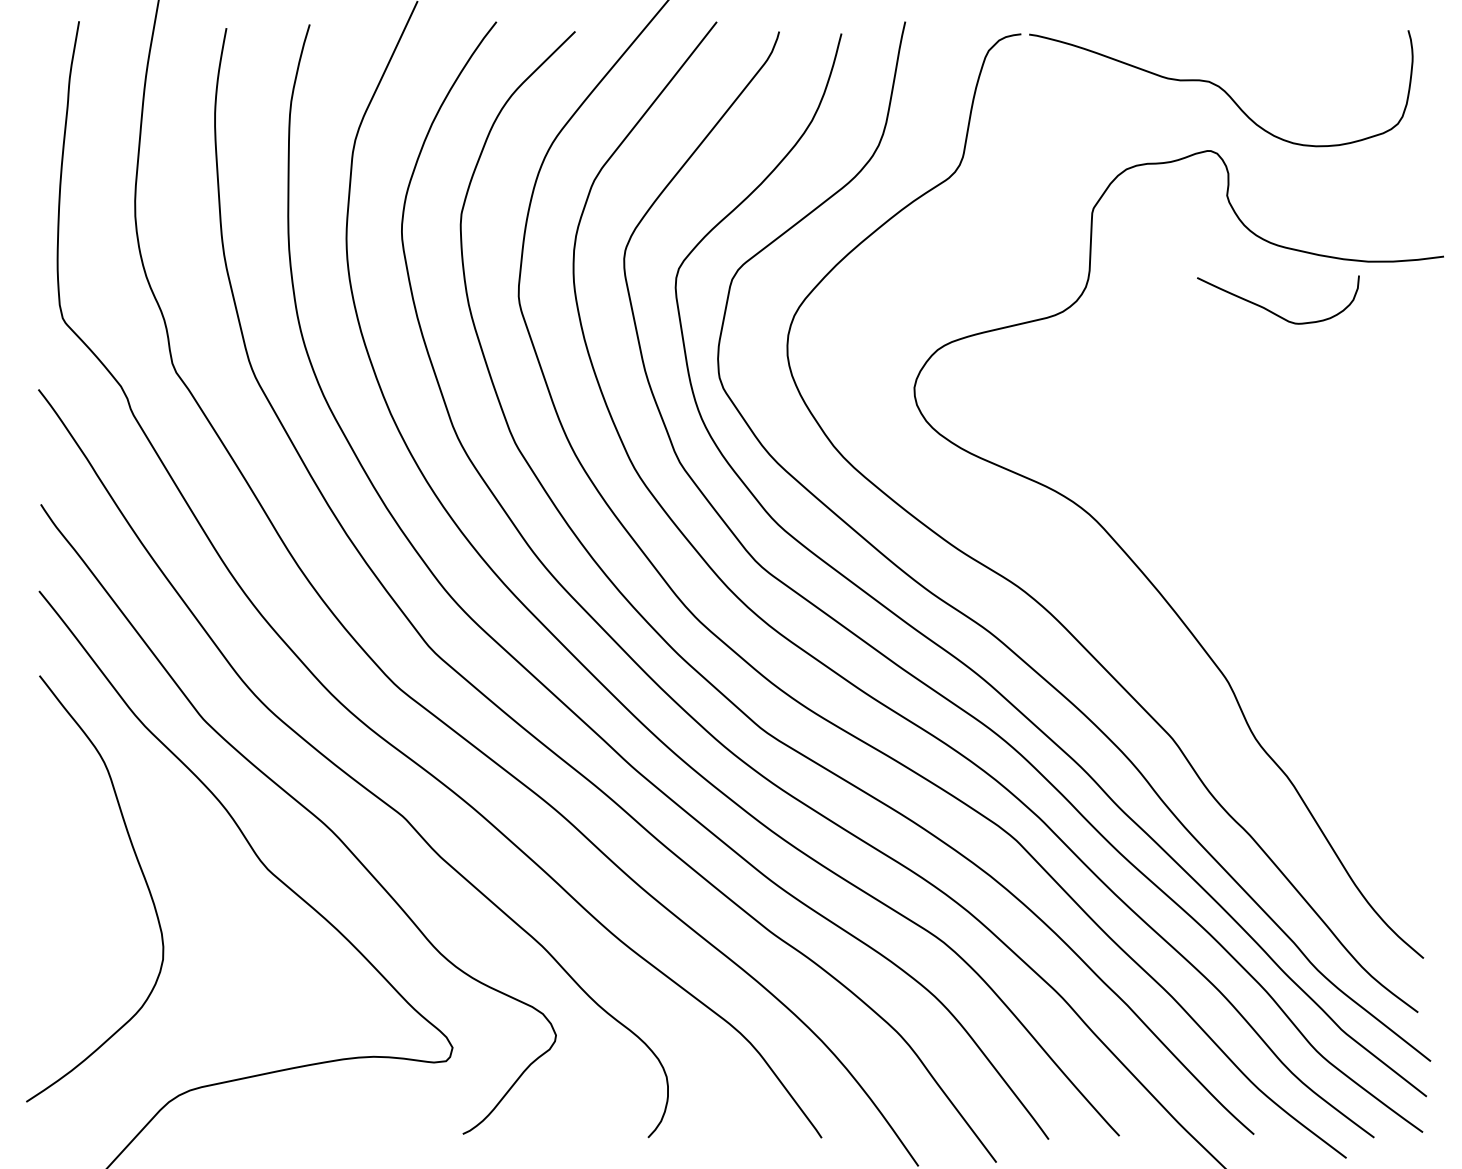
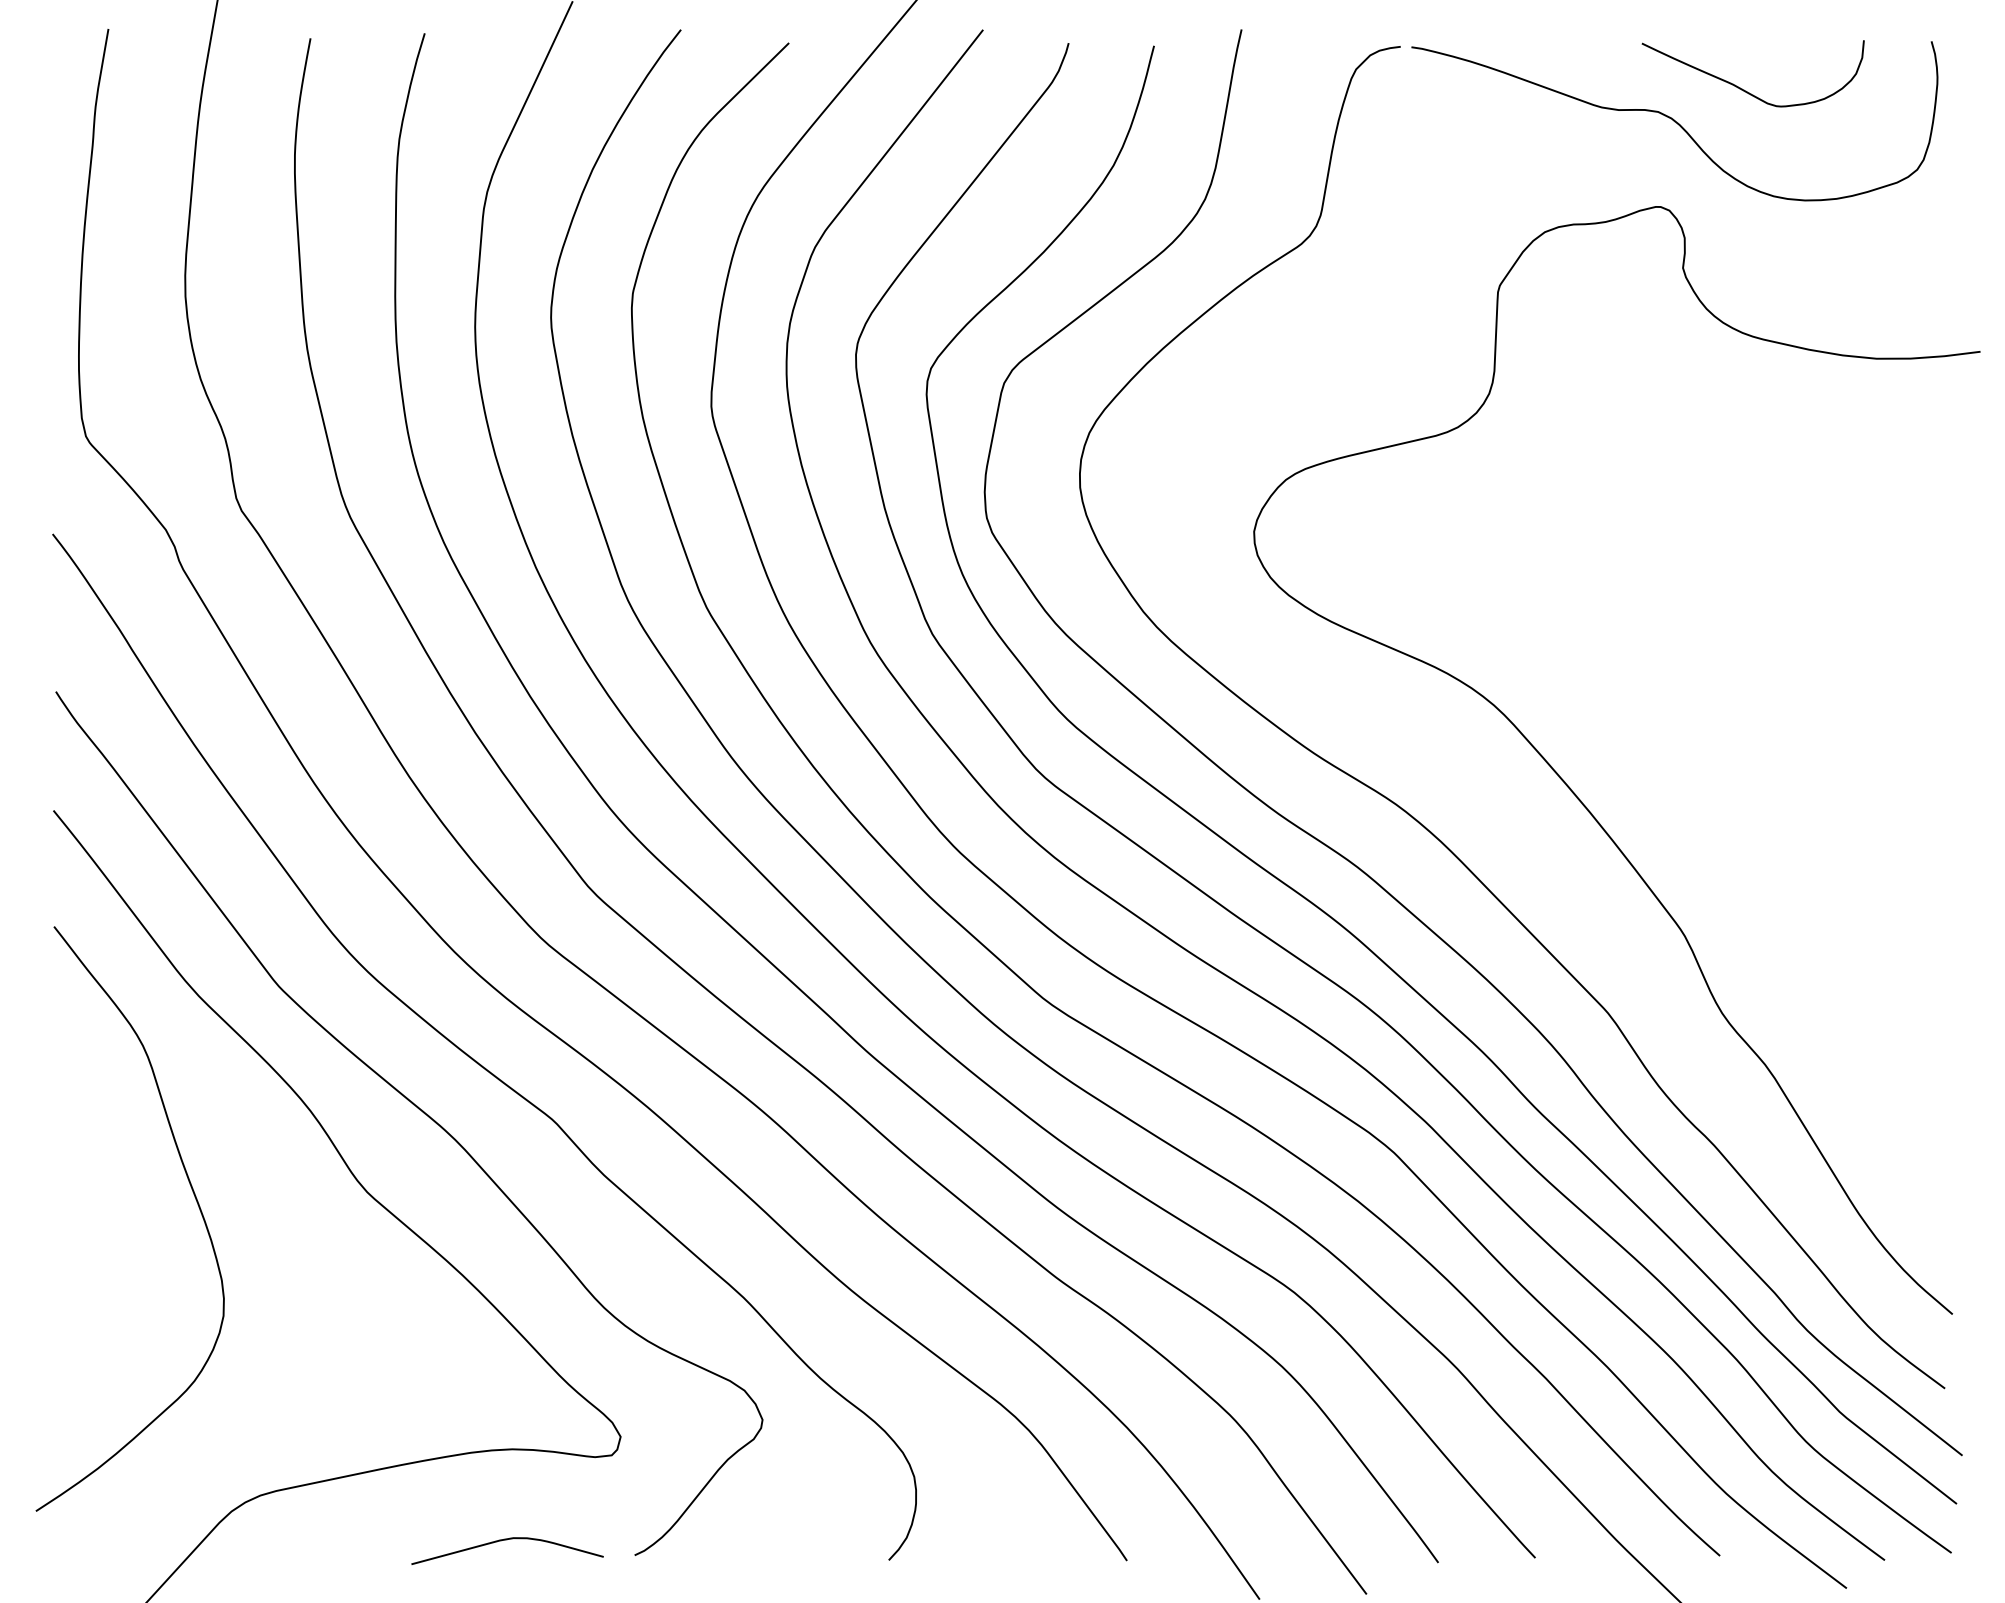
curve: (1272, 311) -> (1745, 89), moved
curve: (370, 1123) -> (508, 1540), added

